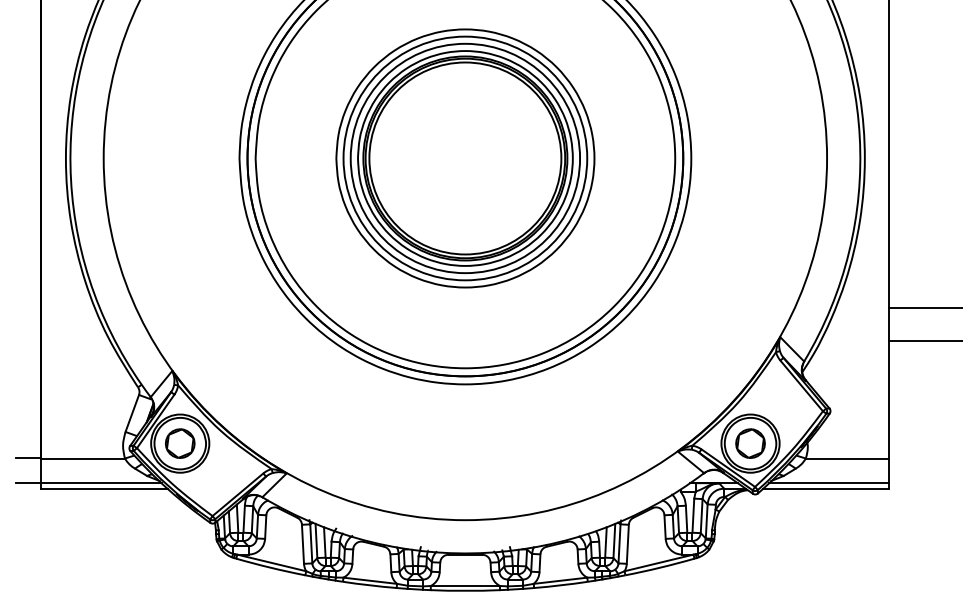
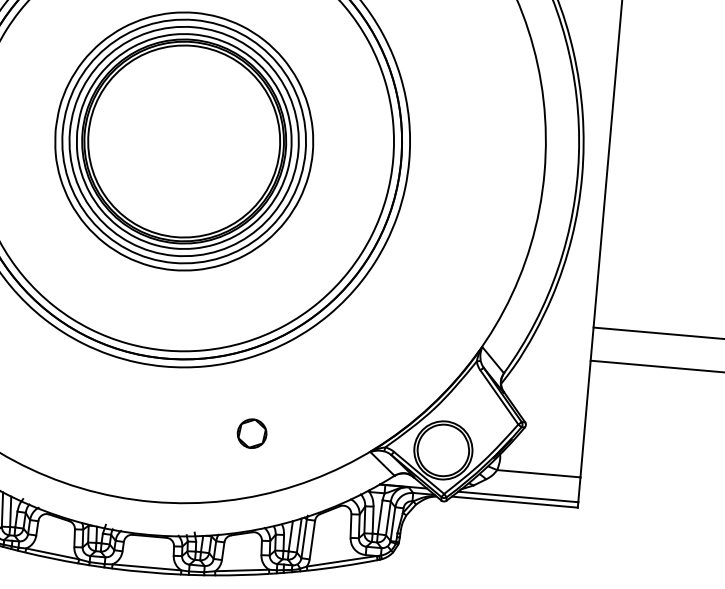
part: (750, 443) -> (252, 433), moved

